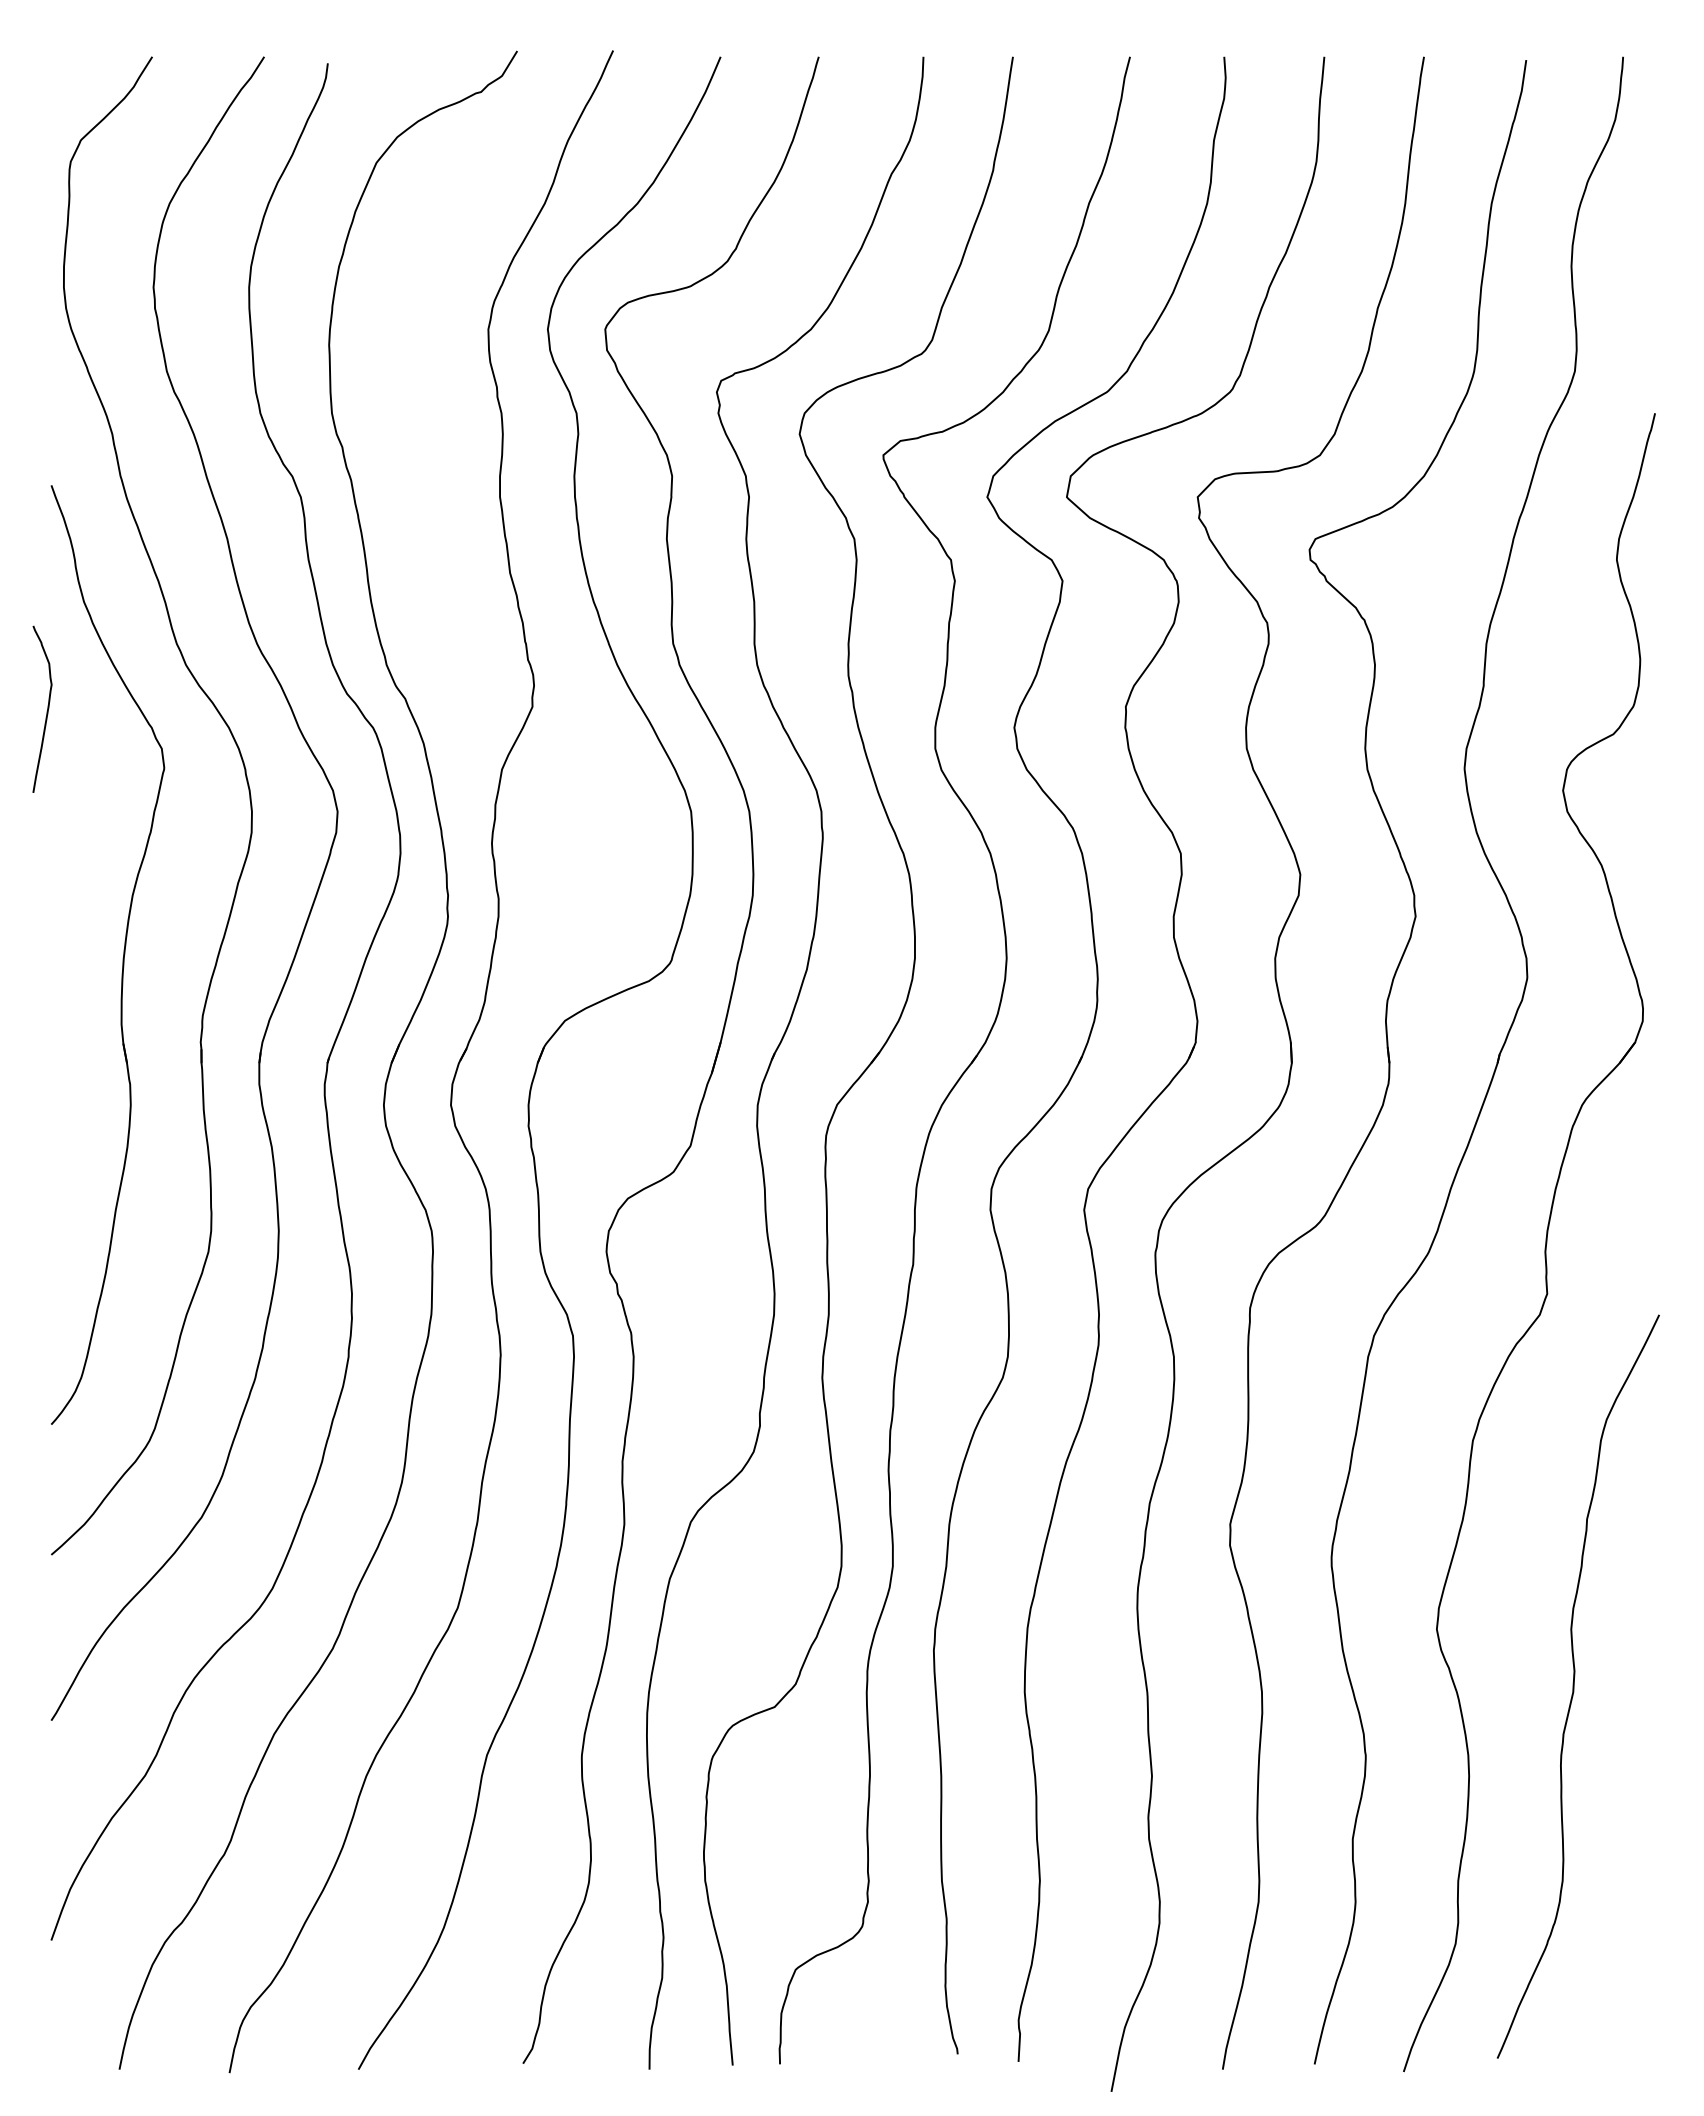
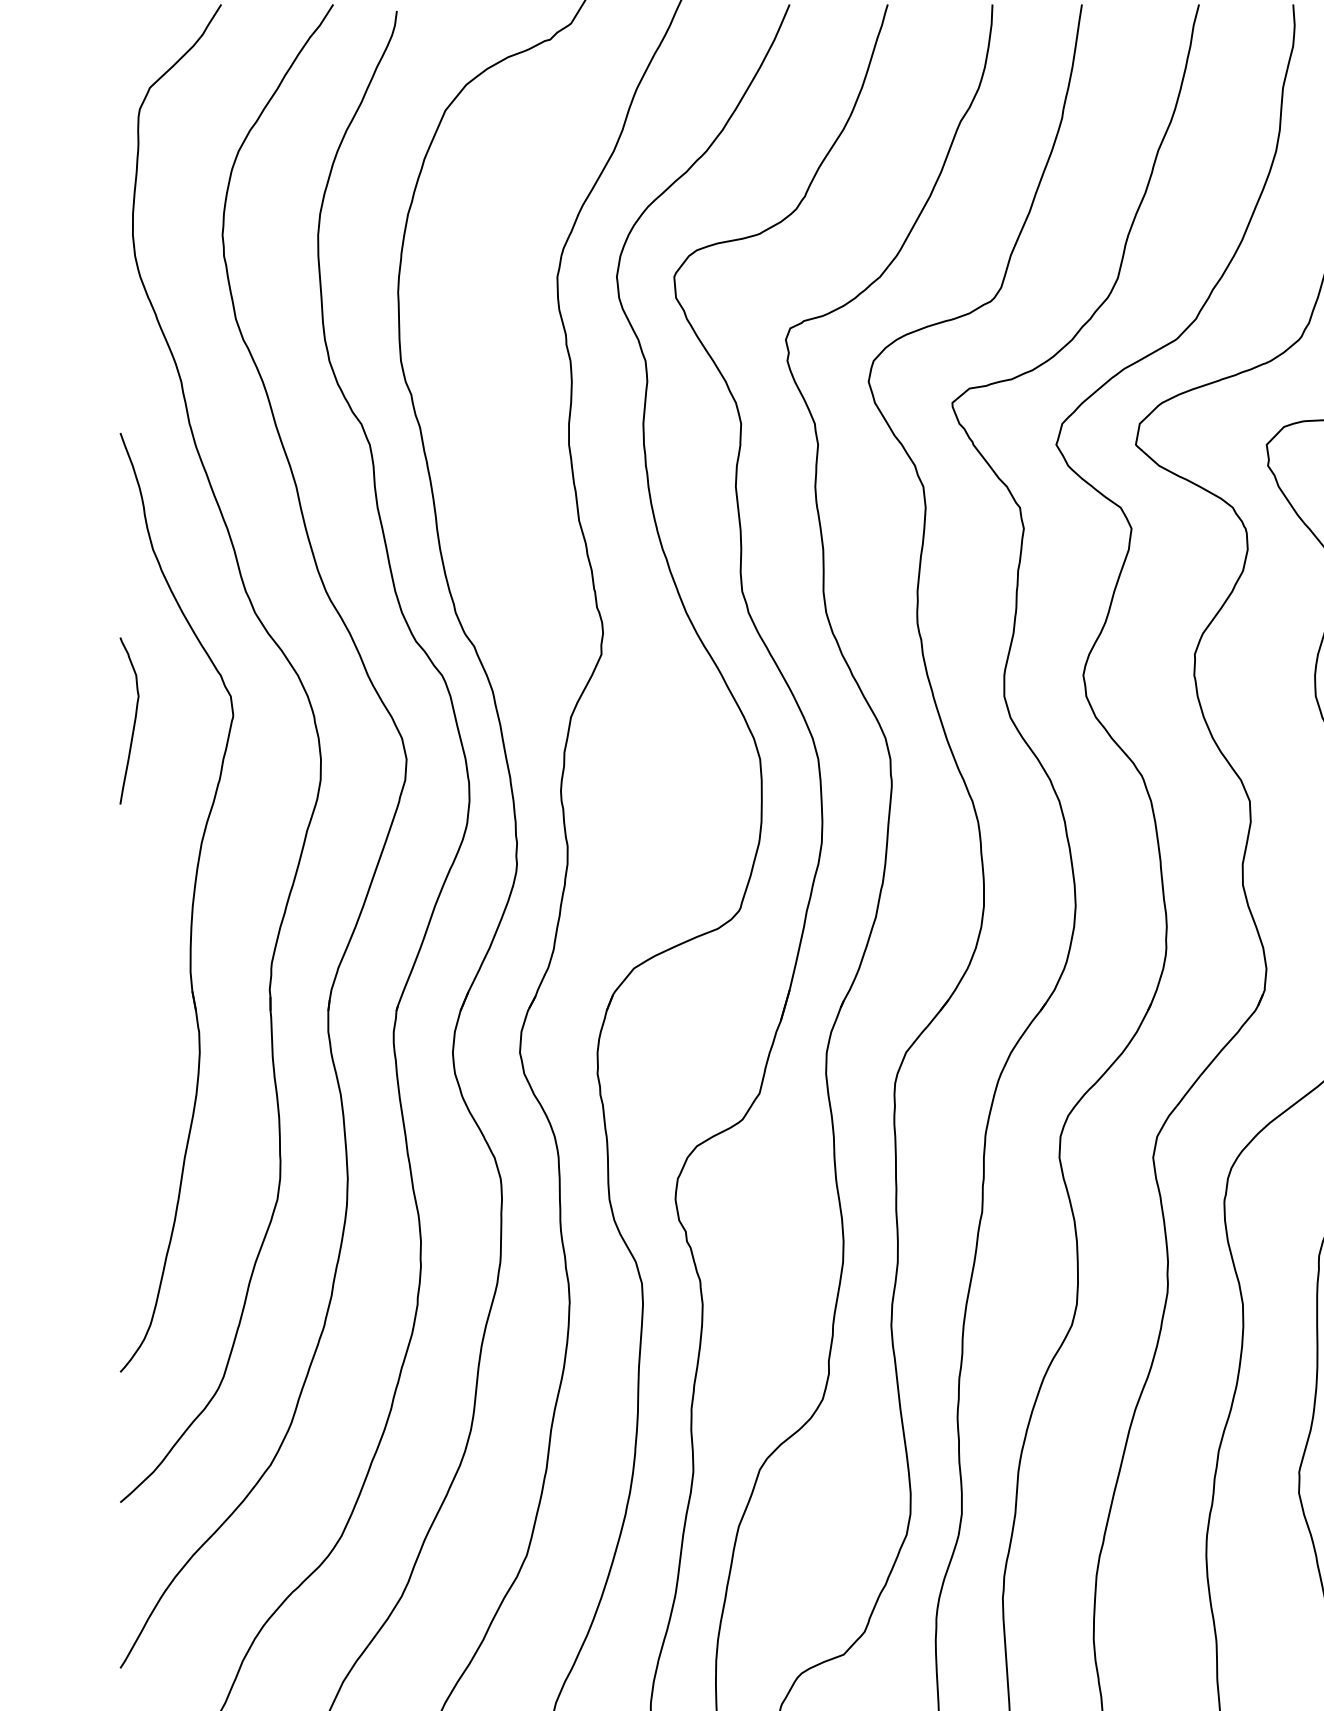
curve: (47, 708) -> (134, 720), moved

